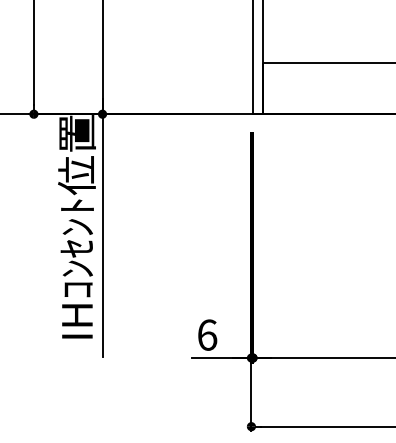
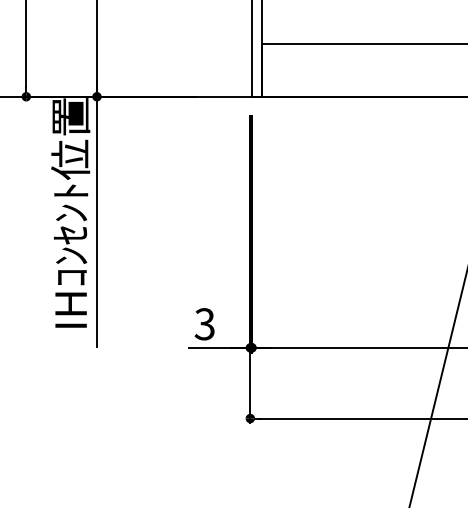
text: (206, 335) -> (204, 324), 6 -> 3

